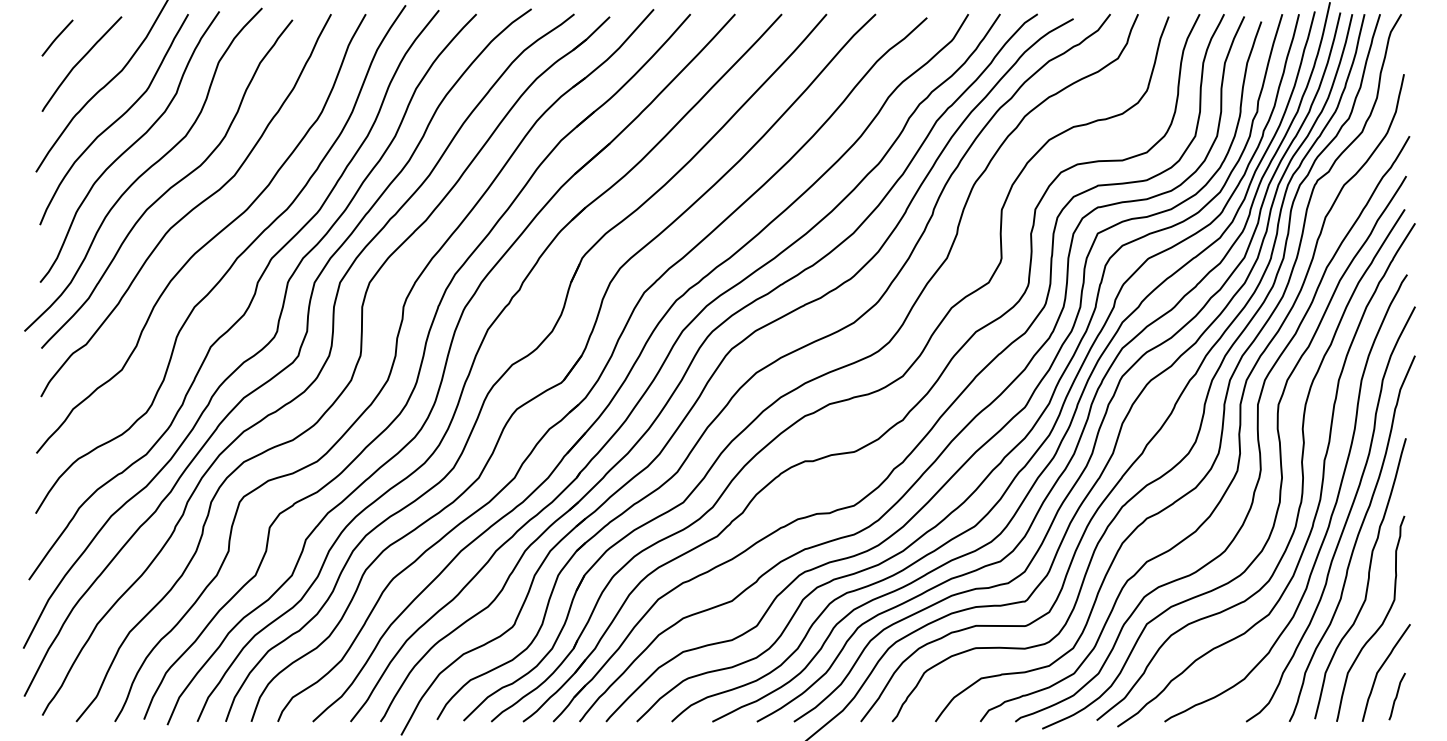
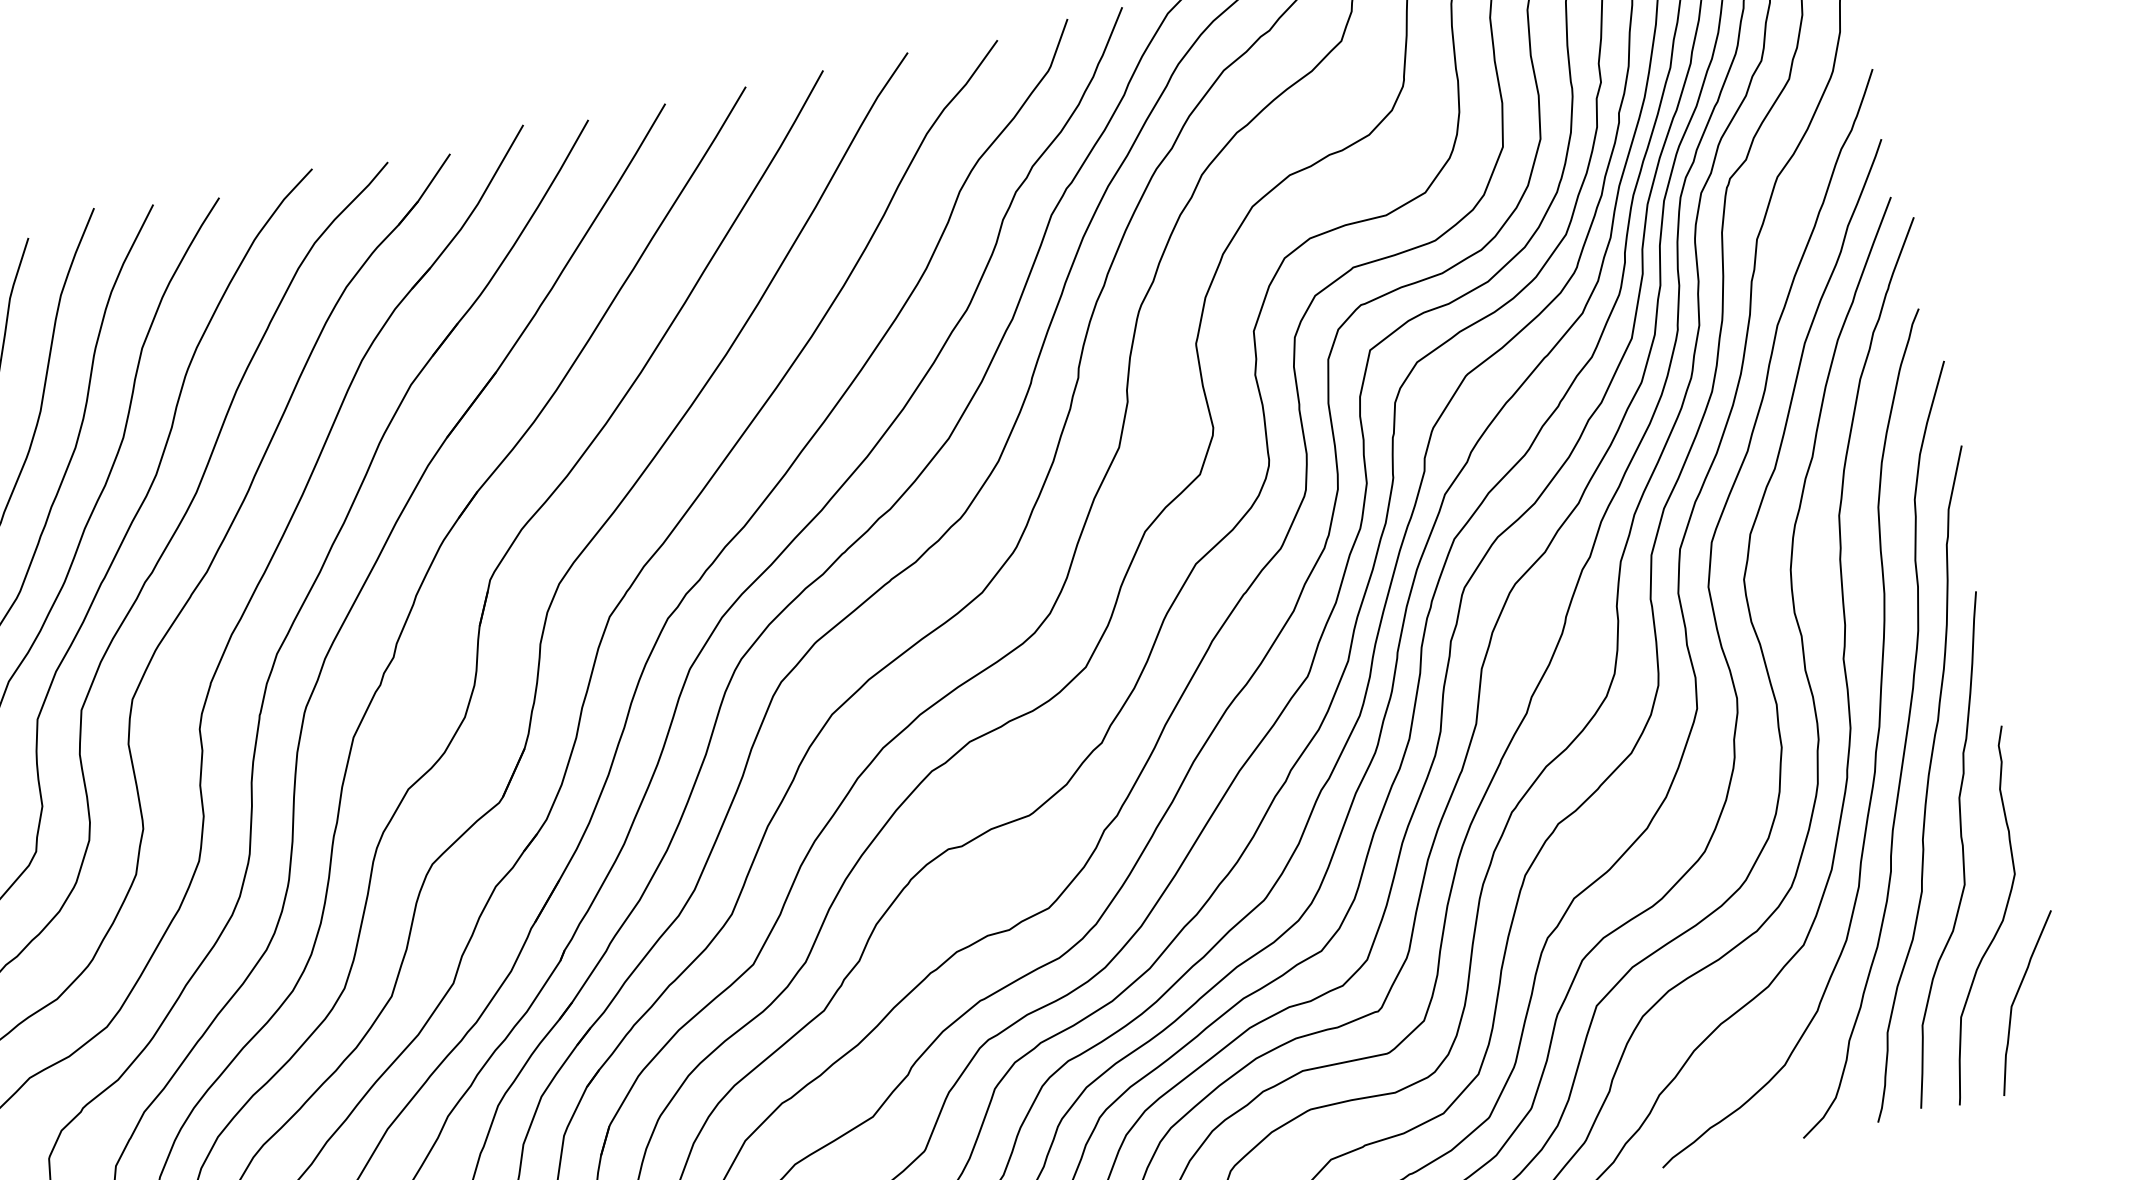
curve: (1396, 696) -> (2053, 1040), removed

